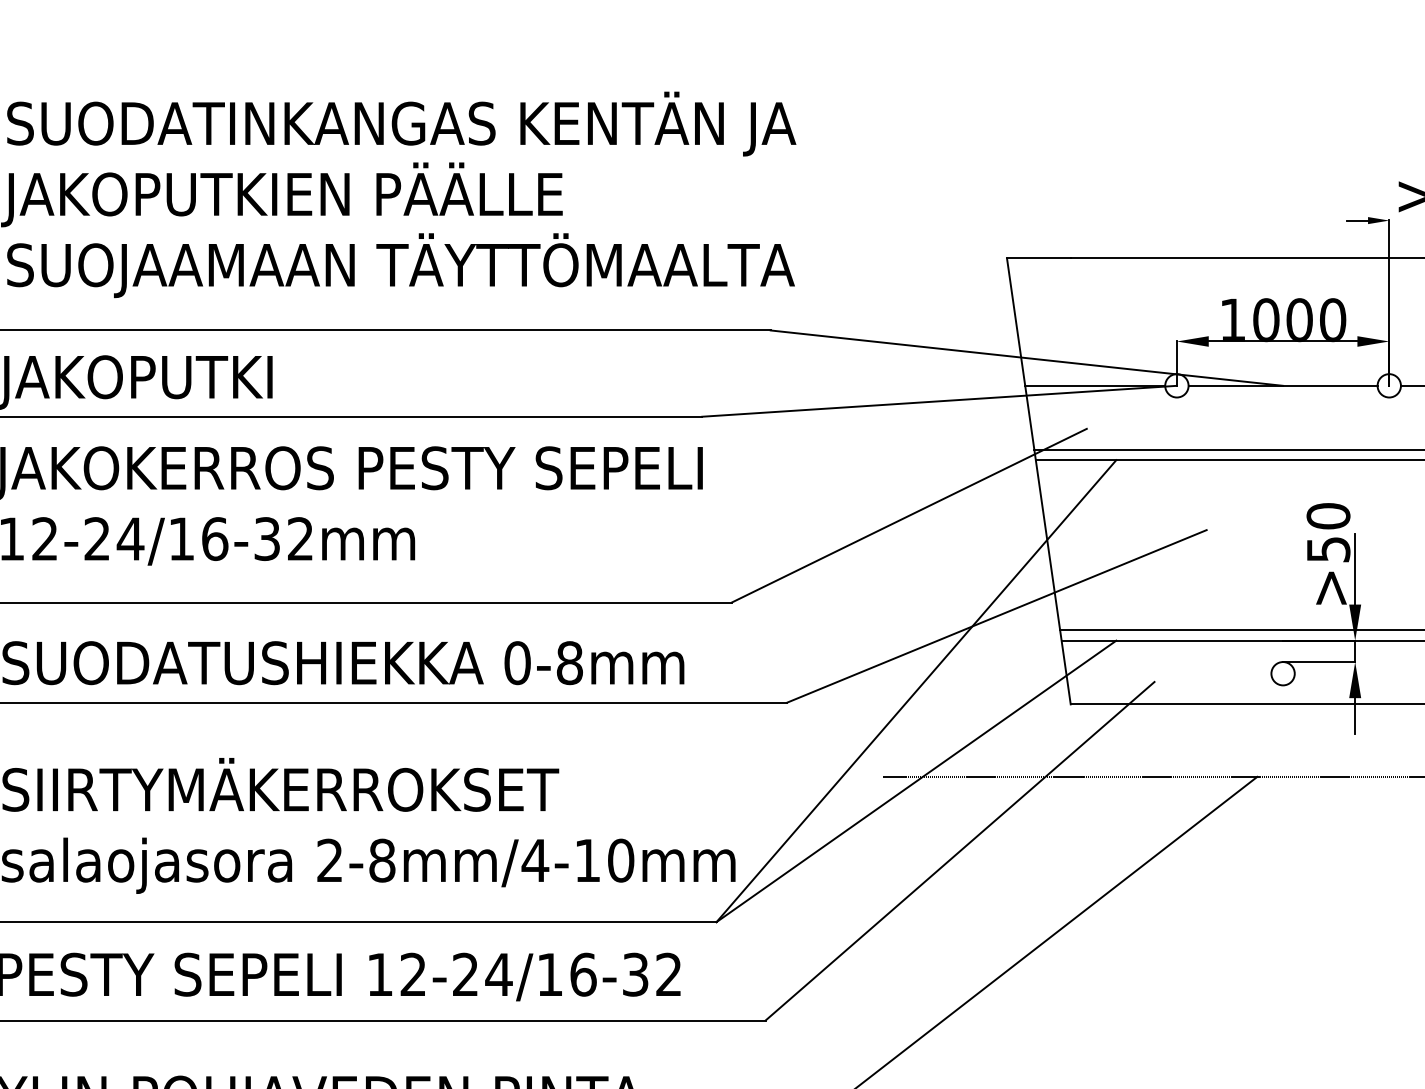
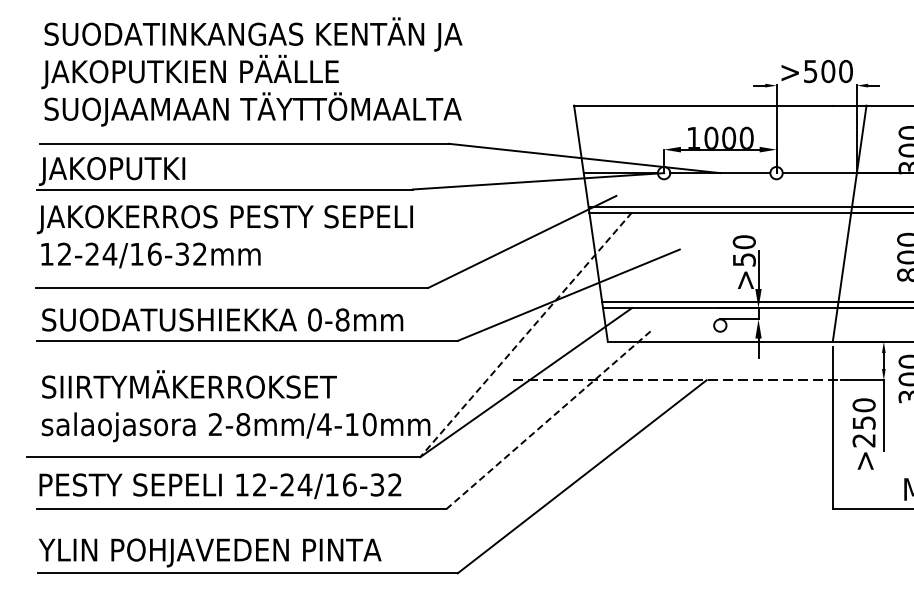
line: (917, 690) -> (526, 334), solid -> dashed
line: (960, 851) -> (549, 419), solid -> dashed

